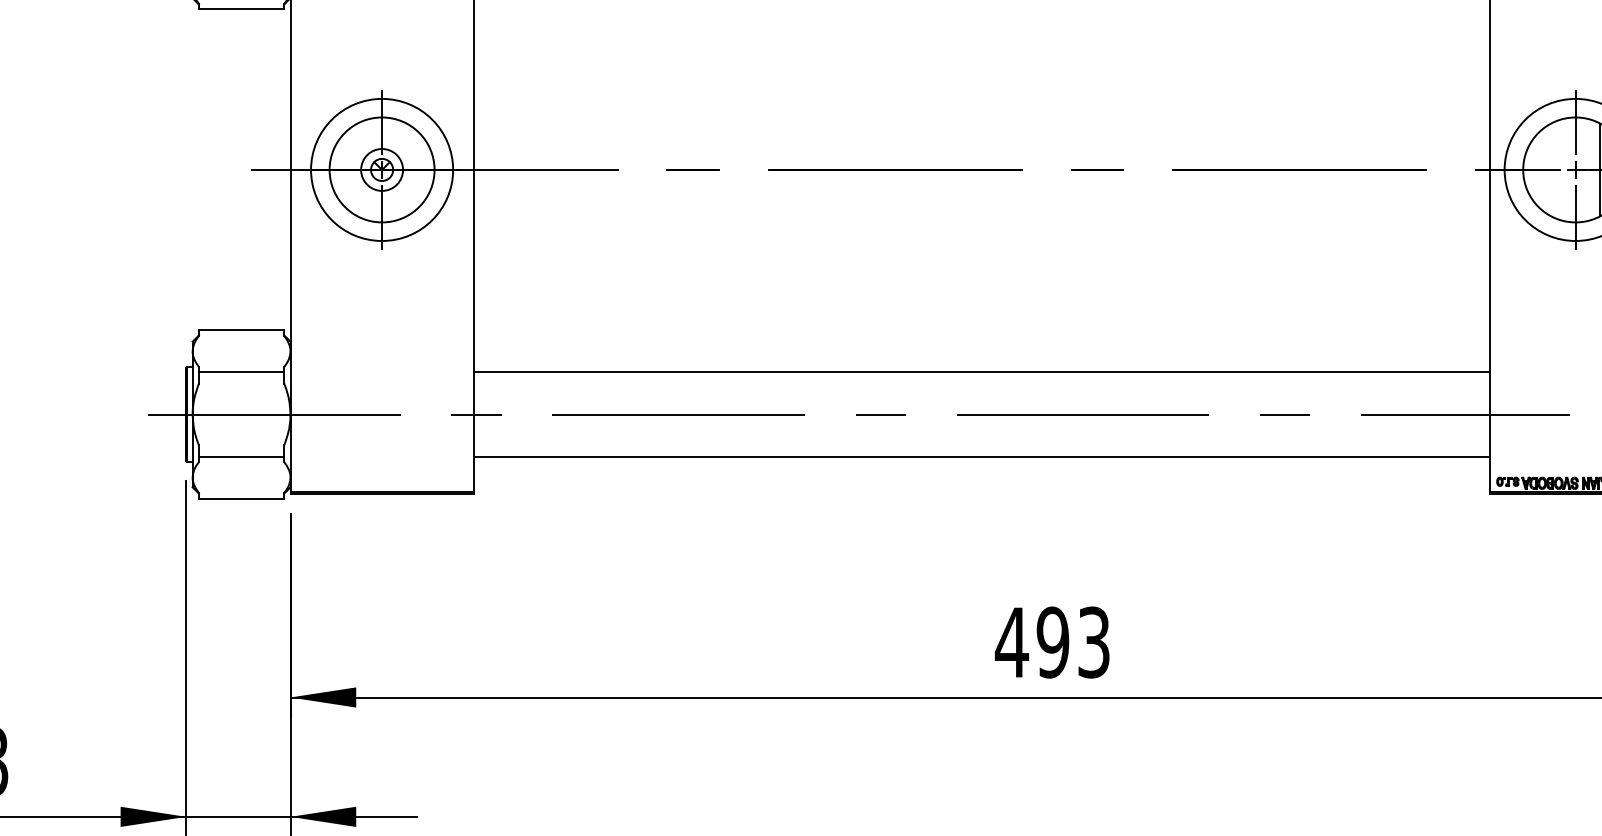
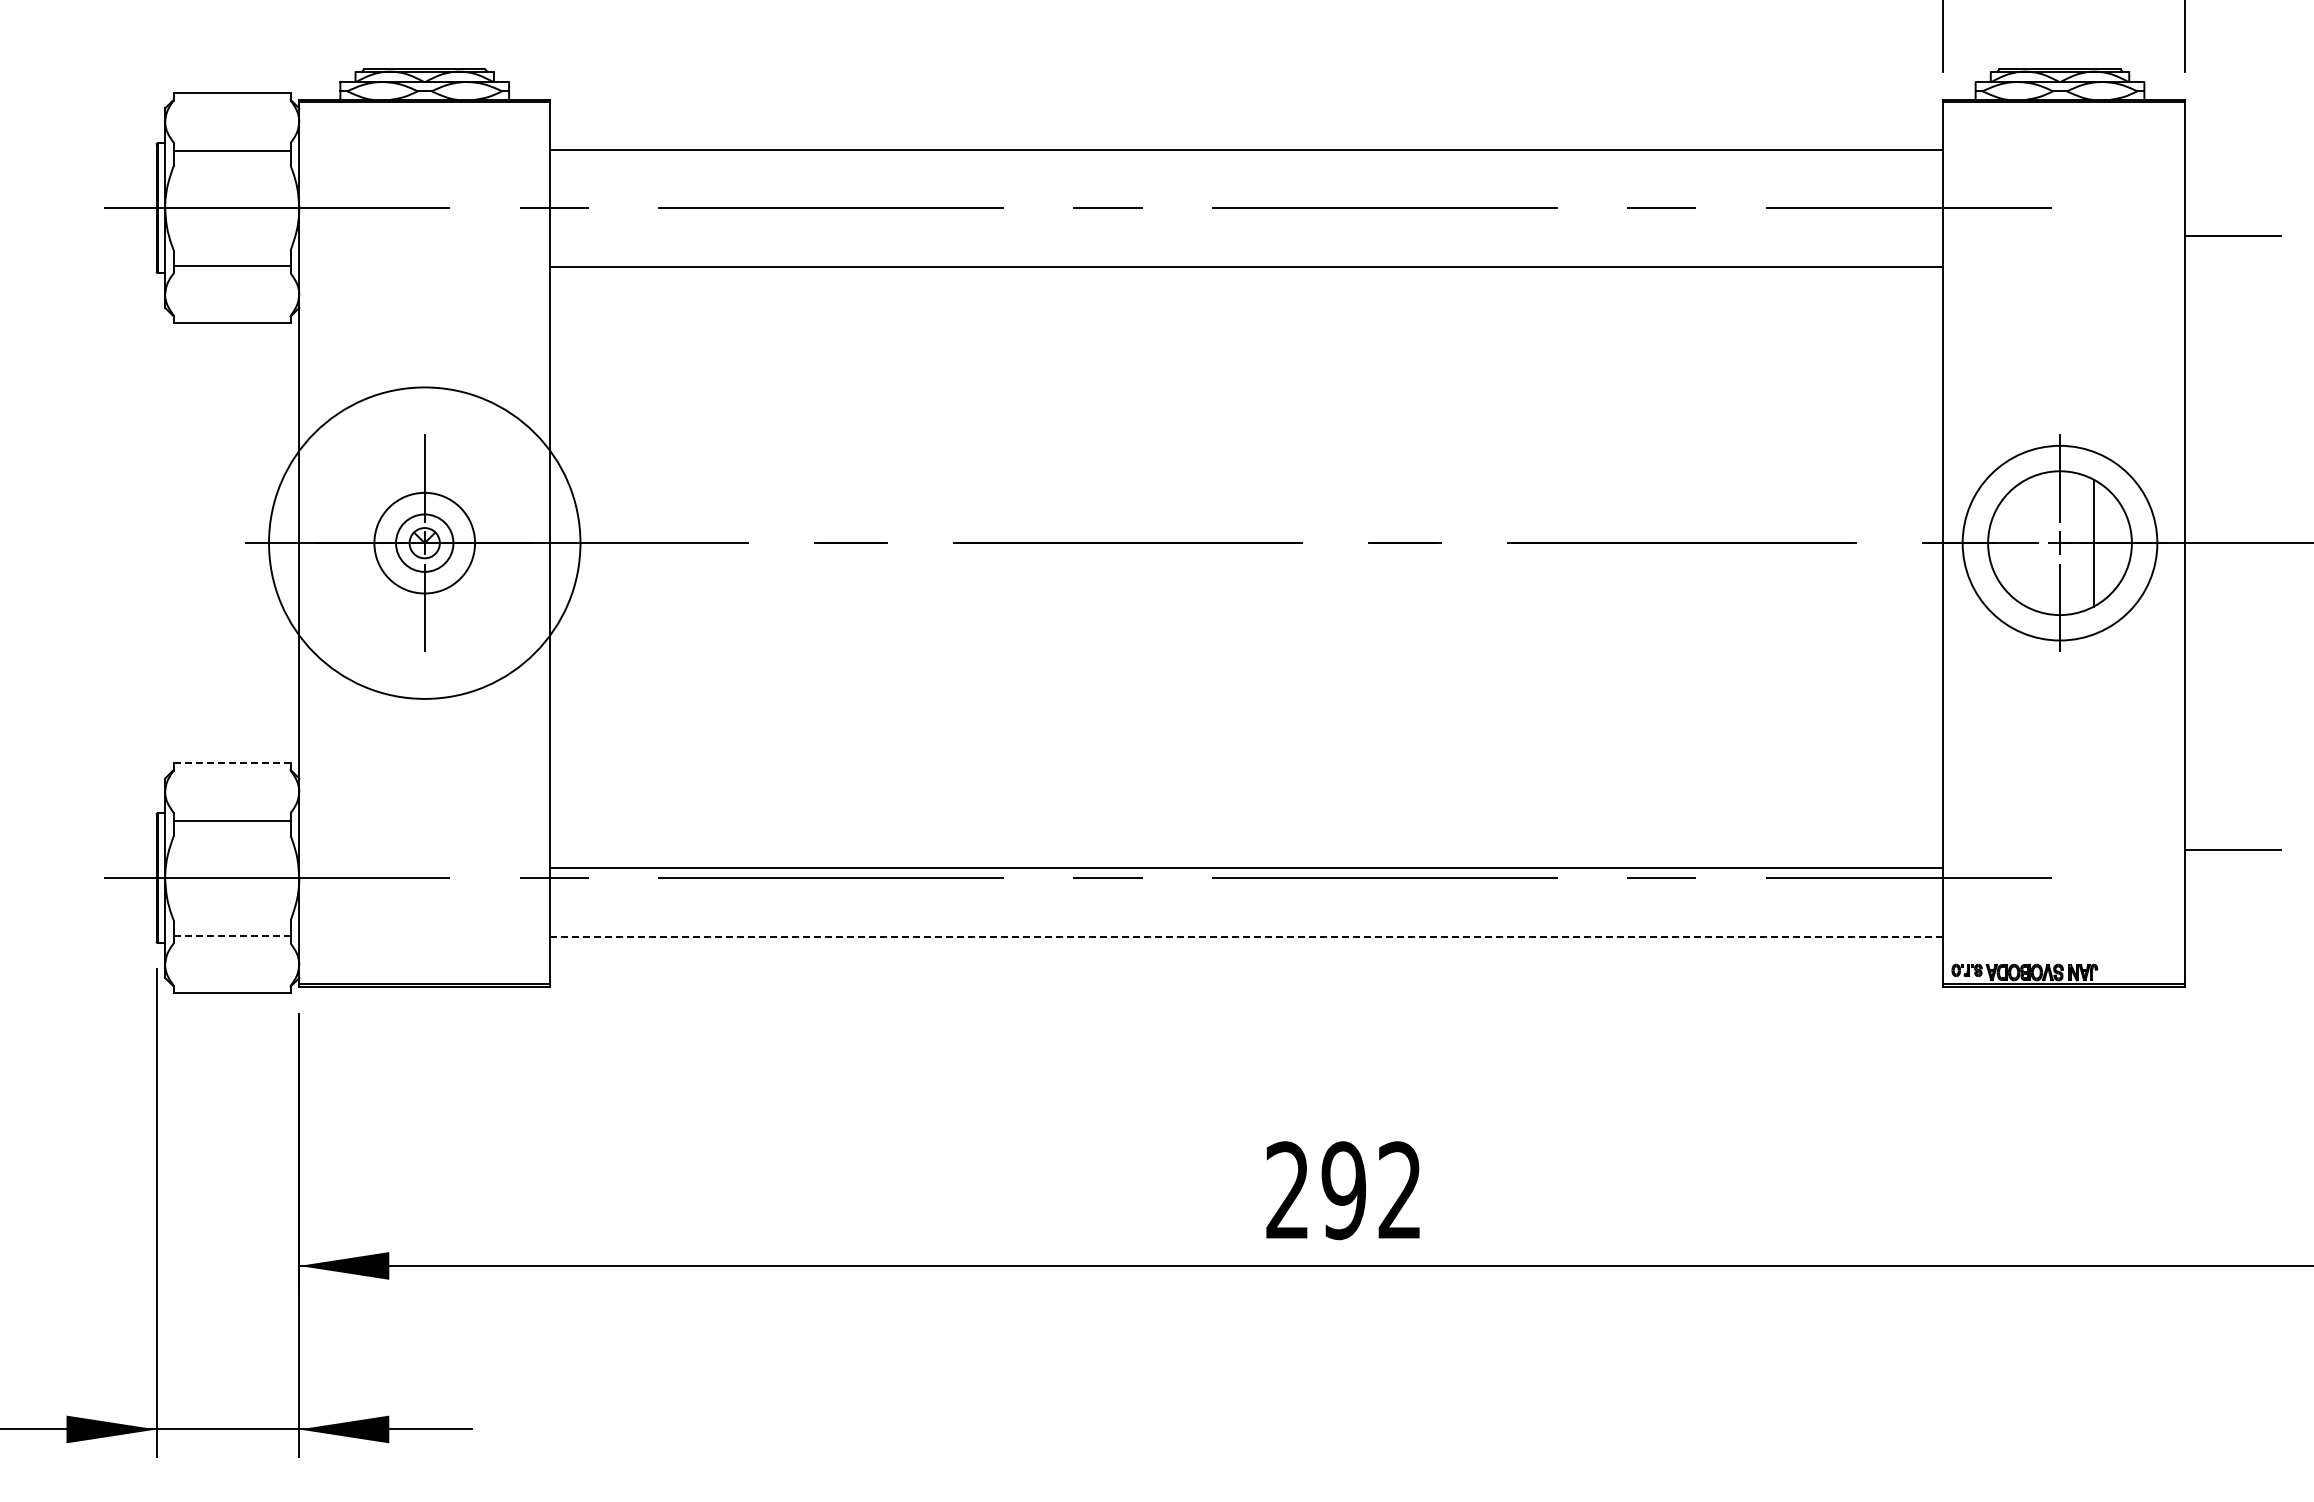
circle: (381, 169) -> (424, 542), size x1.6
circle: (381, 170) -> (424, 543), size x0.7
line: (241, 330) -> (231, 763), solid -> dashed
line: (981, 371) -> (1246, 867), moved
line: (241, 456) -> (231, 935), solid -> dashed
line: (981, 457) -> (1246, 936), solid -> dashed
text: (1051, 642) -> (1342, 1190), 493 -> 292

